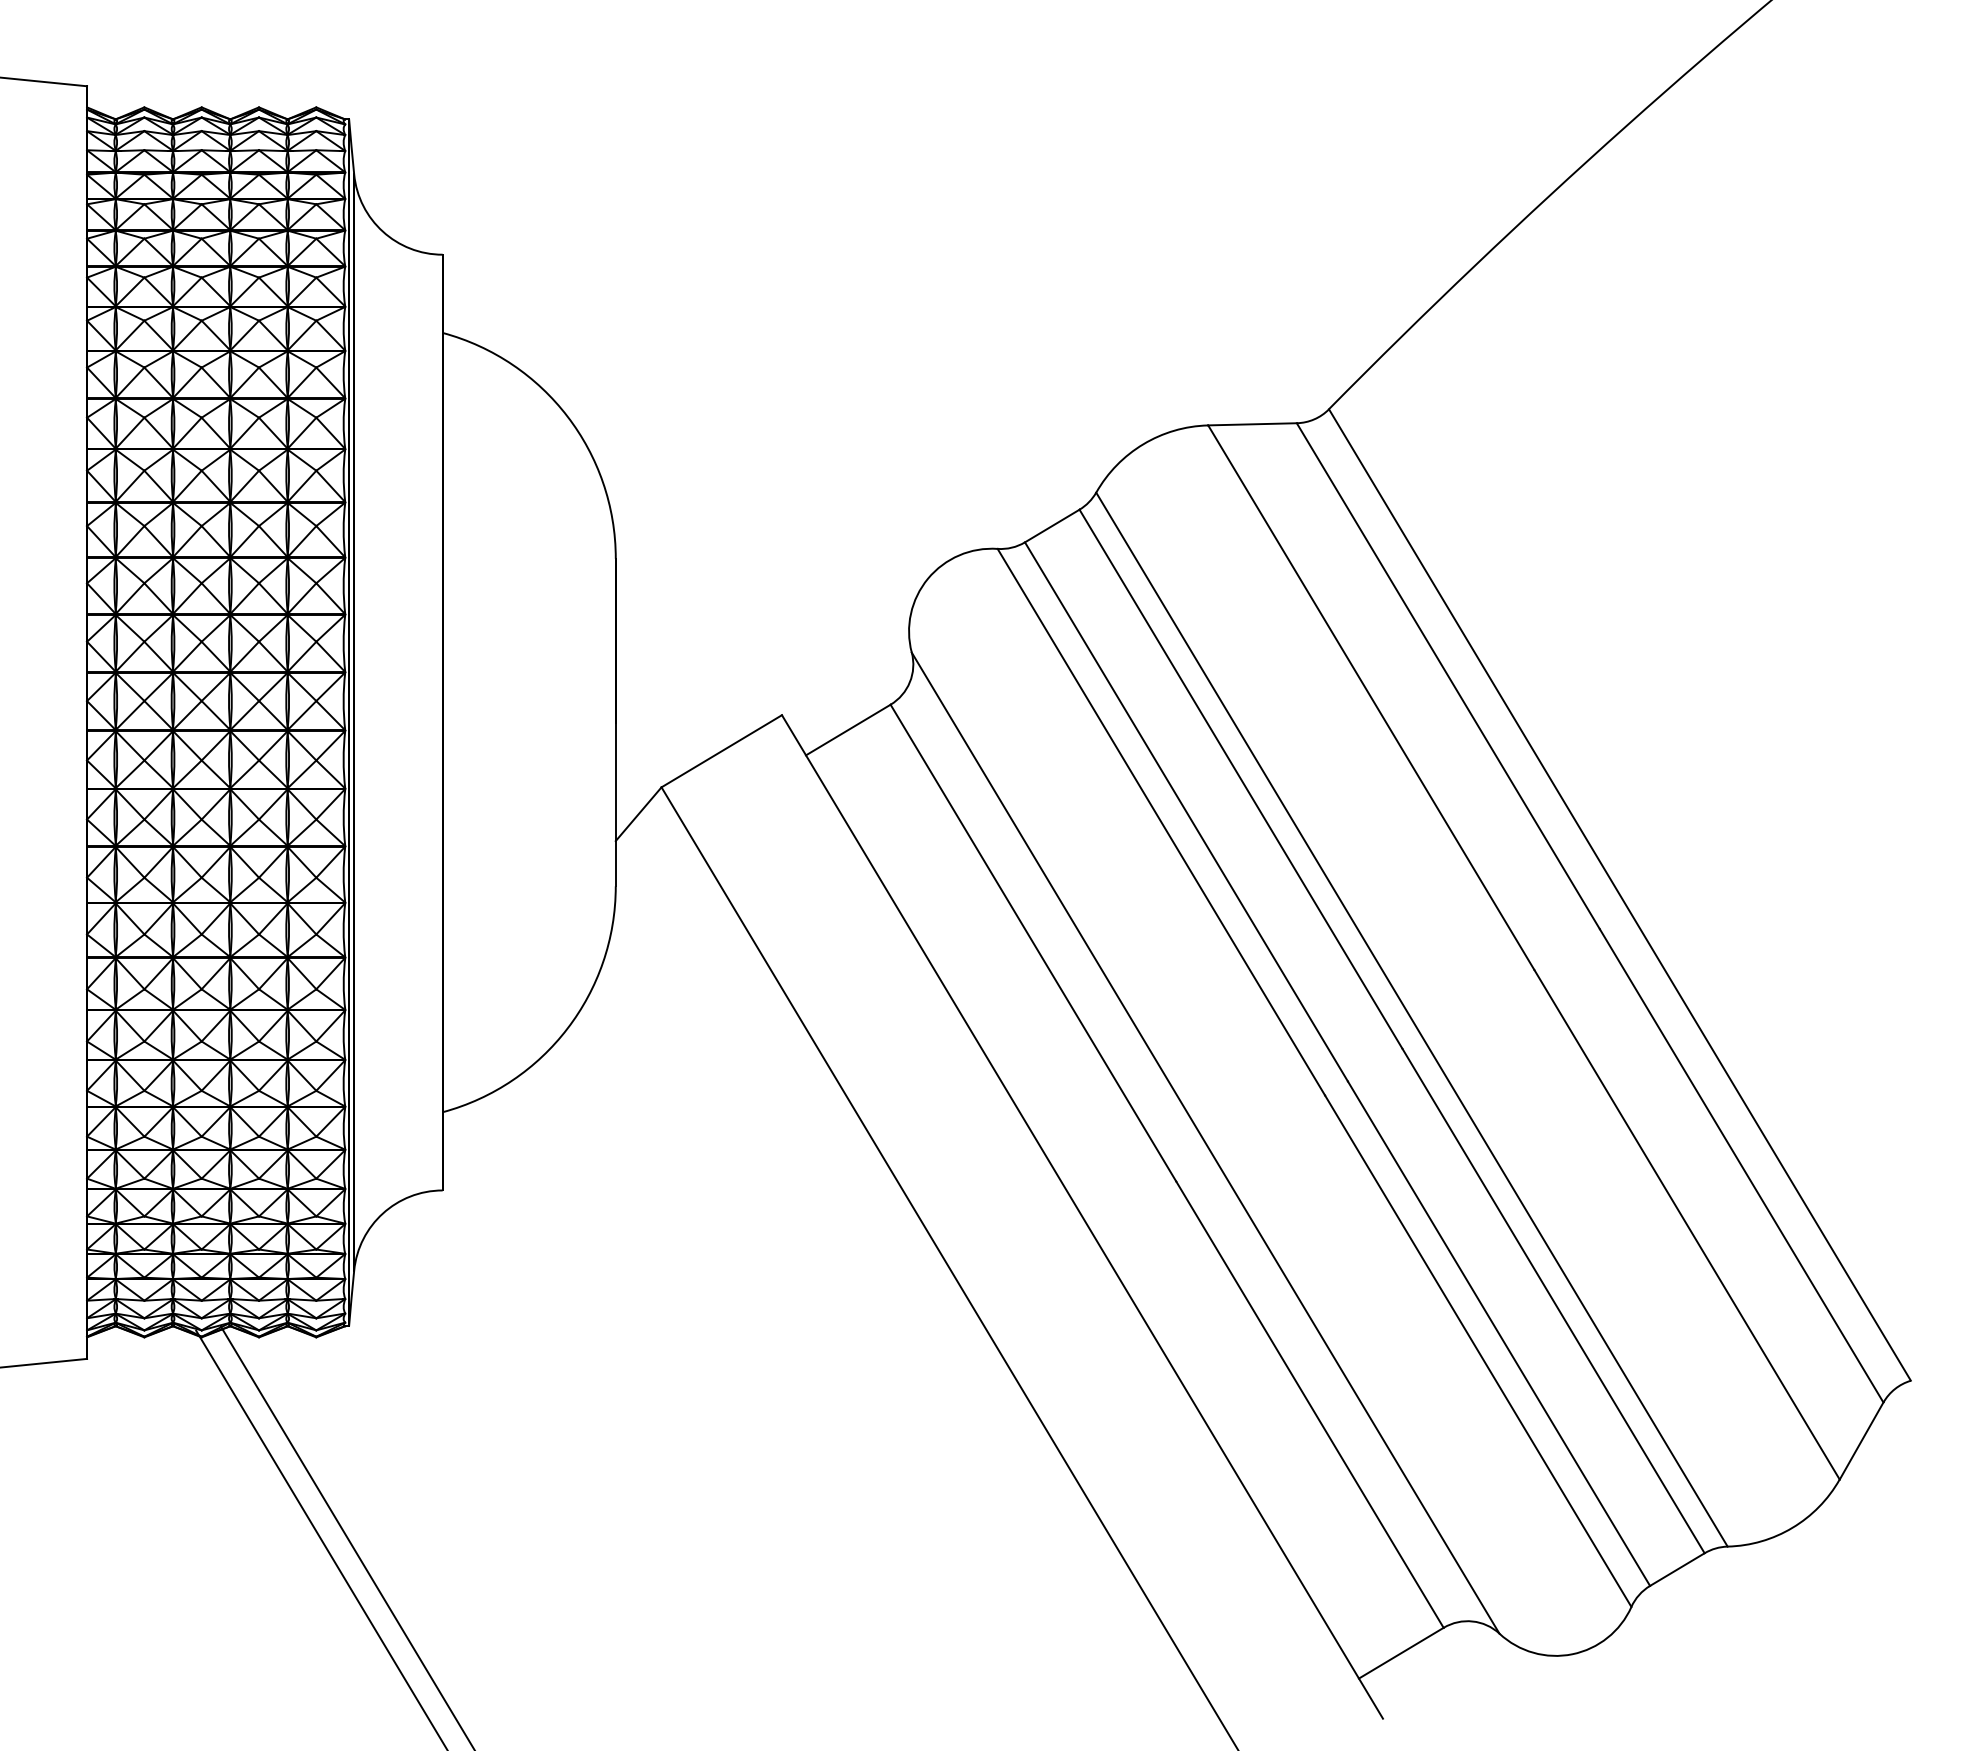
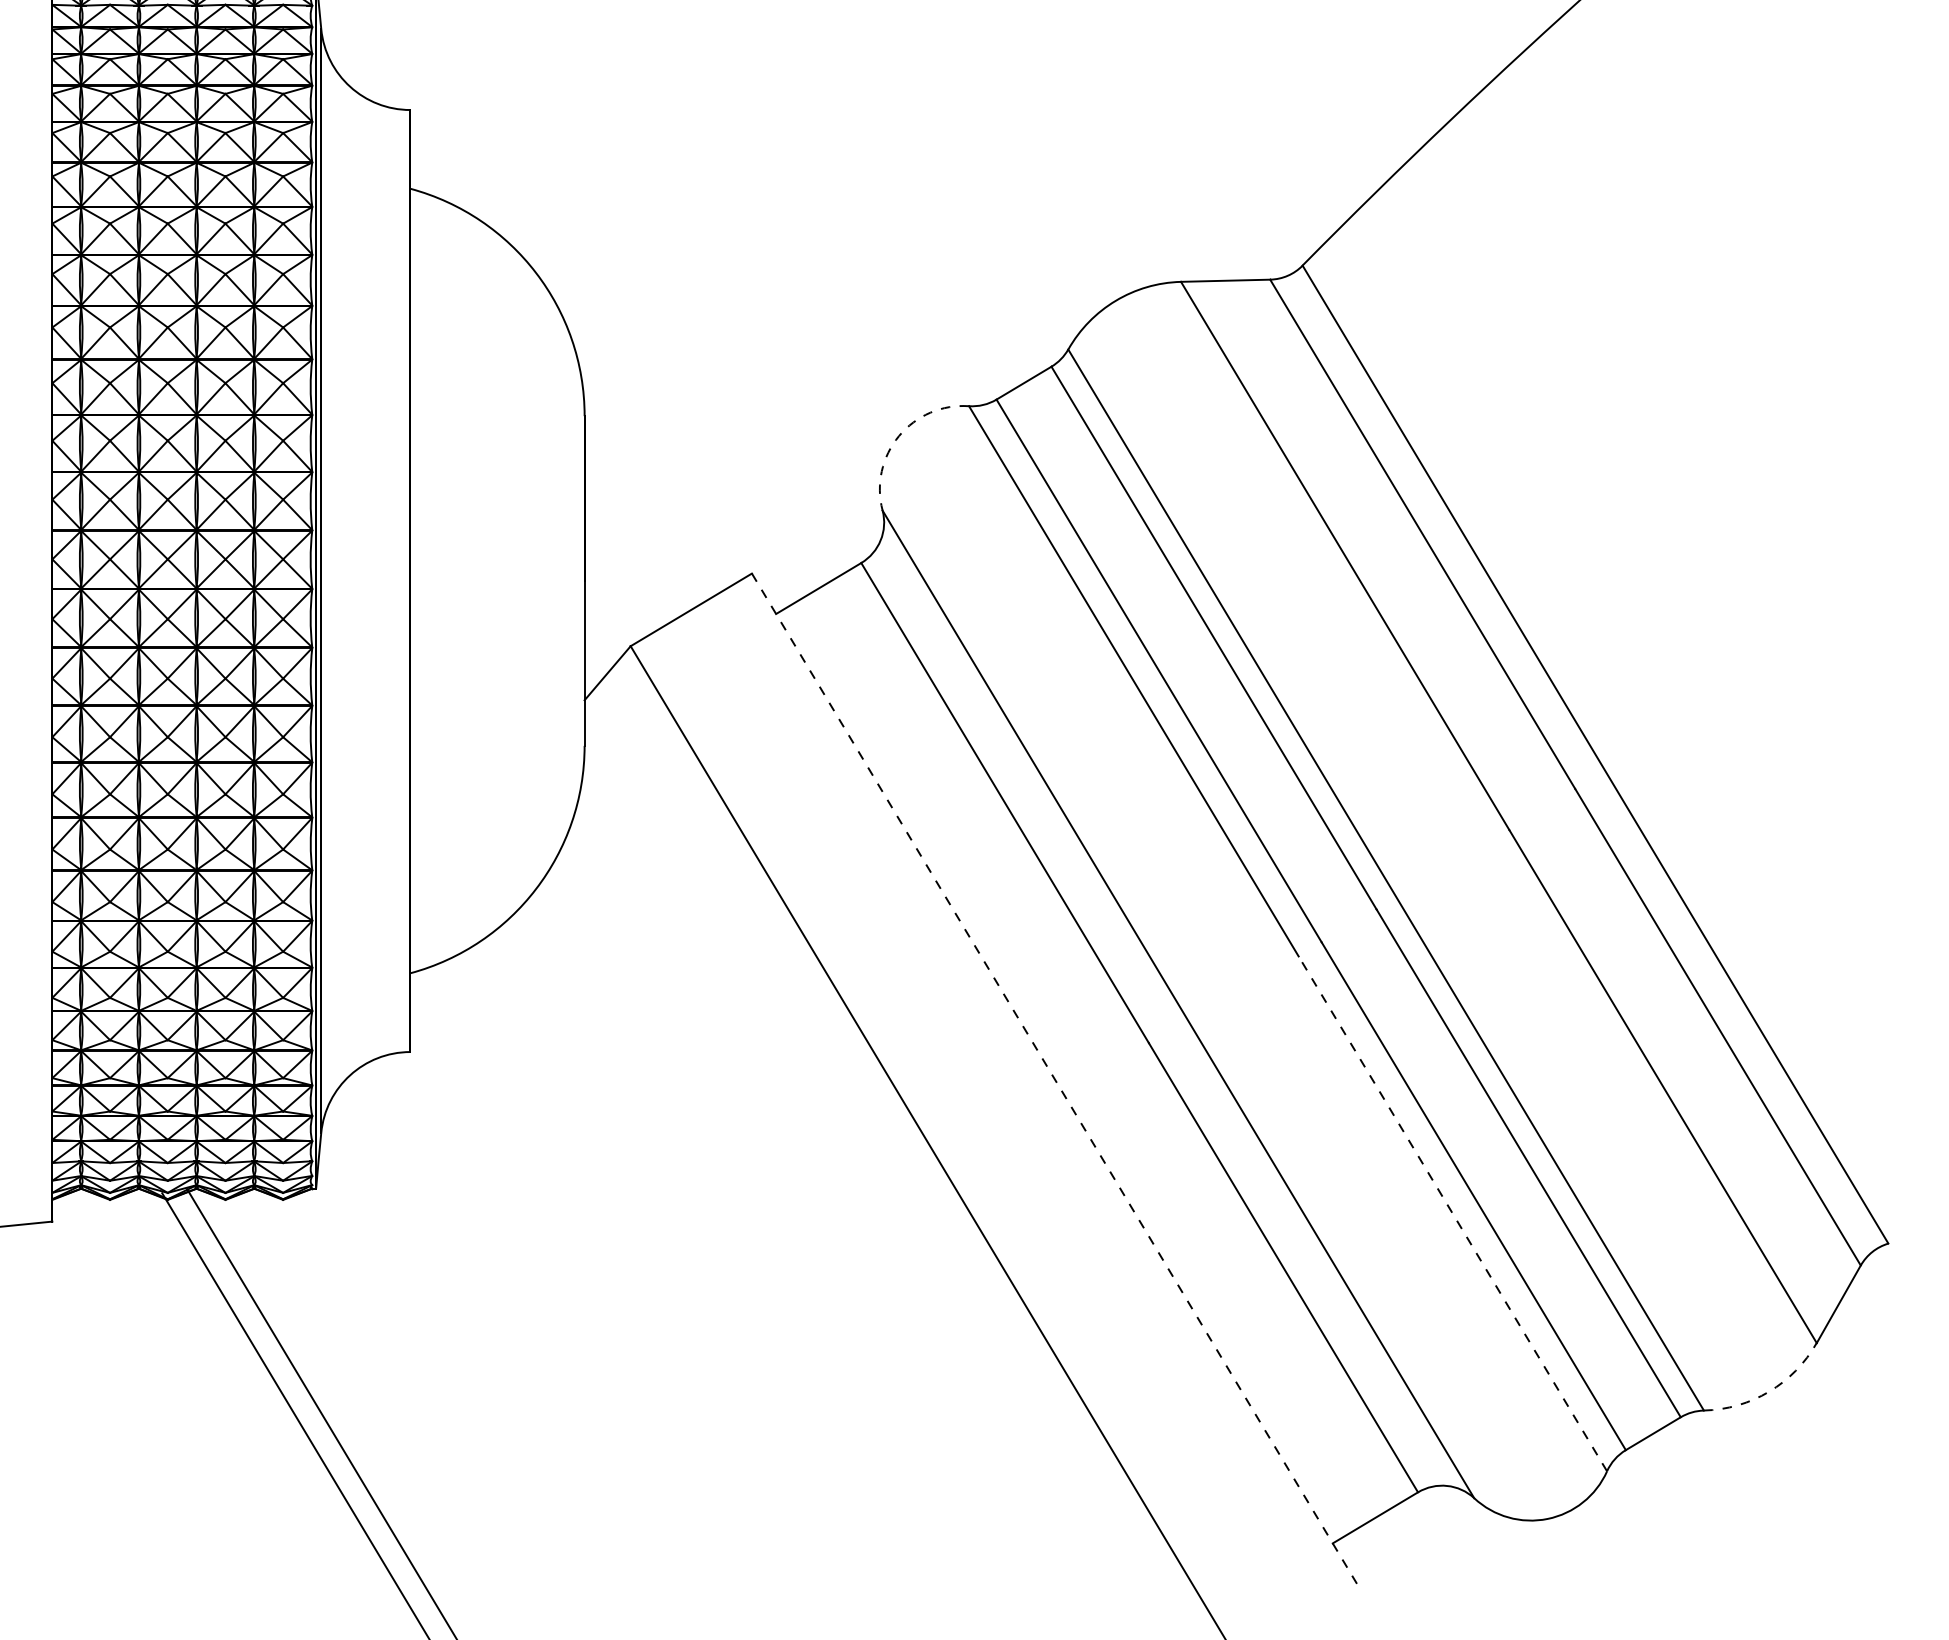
arc: (928, 578) -> (899, 435), solid -> dashed
line: (1082, 1216) -> (1054, 1078), solid -> dashed
line: (1478, 1350) -> (1453, 1213), solid -> dashed
arc: (1792, 1527) -> (1769, 1391), solid -> dashed

